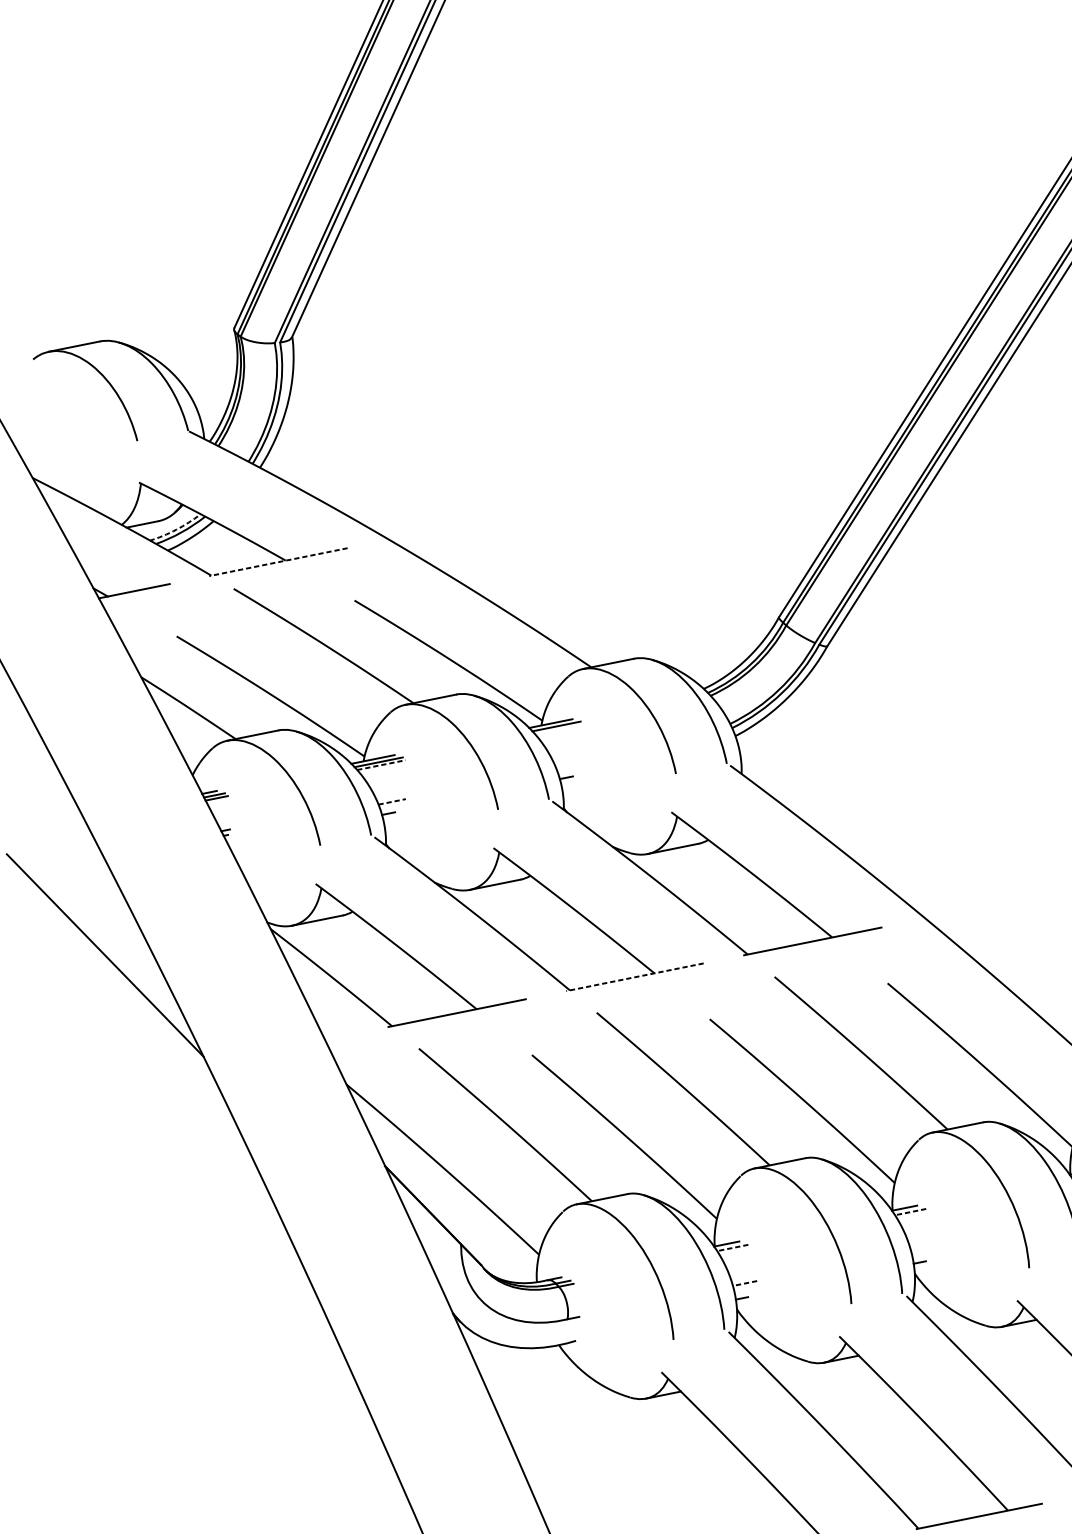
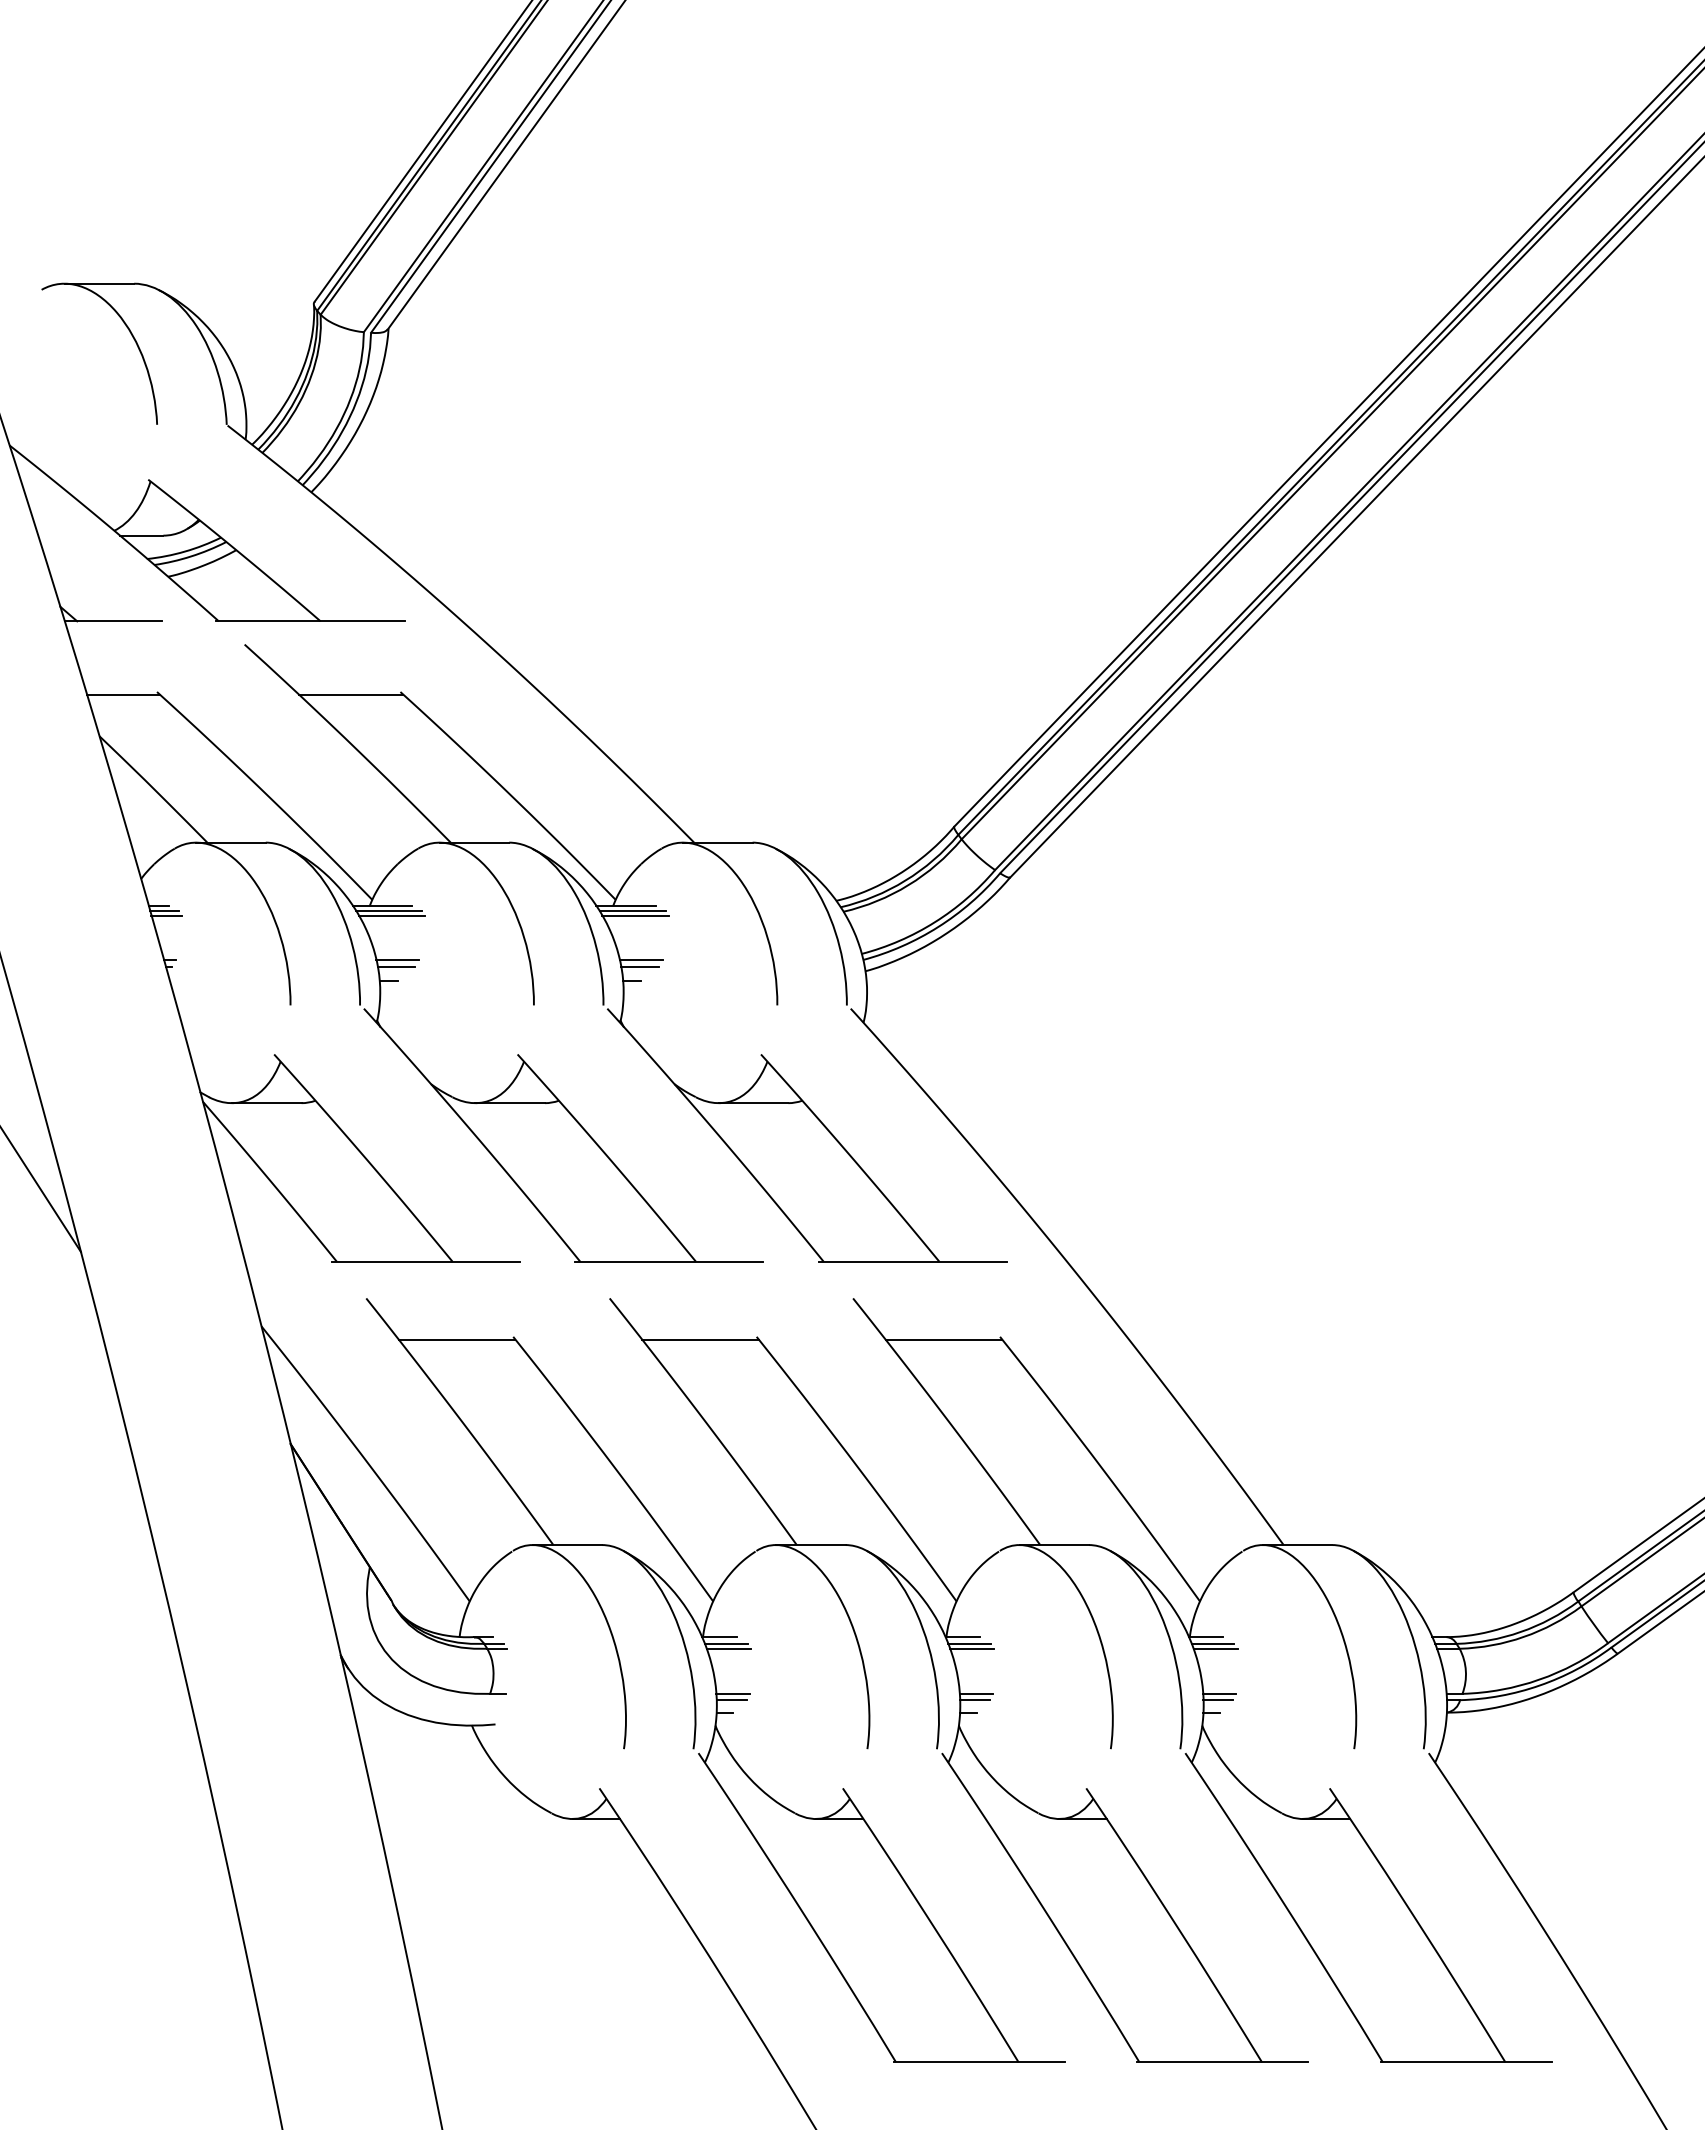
arc: (176, 529) -> (184, 551), dashed -> solid
line: (278, 562) -> (310, 621), dashed -> solid
line: (319, 609) -> (351, 694), added
line: (152, 643) -> (123, 694), added
line: (559, 729) -> (635, 915), added
line: (569, 761) -> (640, 960), added
line: (381, 765) -> (392, 915), dashed -> solid
line: (569, 765) -> (639, 966), added
line: (391, 797) -> (397, 960), added
line: (392, 801) -> (396, 966), dashed -> solid
line: (634, 977) -> (668, 1261), dashed -> solid
line: (846, 993) -> (943, 1339), added
line: (669, 1029) -> (700, 1339), added
line: (490, 1065) -> (456, 1339), added
line: (910, 1211) -> (969, 1643), dashed -> solid
line: (913, 1215) -> (972, 1648), added
line: (732, 1247) -> (725, 1643), dashed -> solid
line: (922, 1247) -> (975, 1693), added
line: (735, 1251) -> (728, 1648), added
line: (922, 1252) -> (974, 1700), added
line: (745, 1283) -> (733, 1693), dashed -> solid
line: (744, 1288) -> (731, 1700), added

